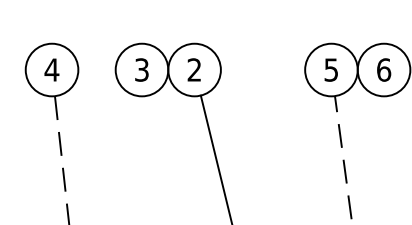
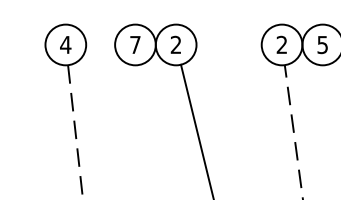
text: (142, 69) -> (135, 44), 3 -> 7
text: (330, 69) -> (281, 44), 5 -> 2
text: (383, 69) -> (322, 44), 6 -> 5

